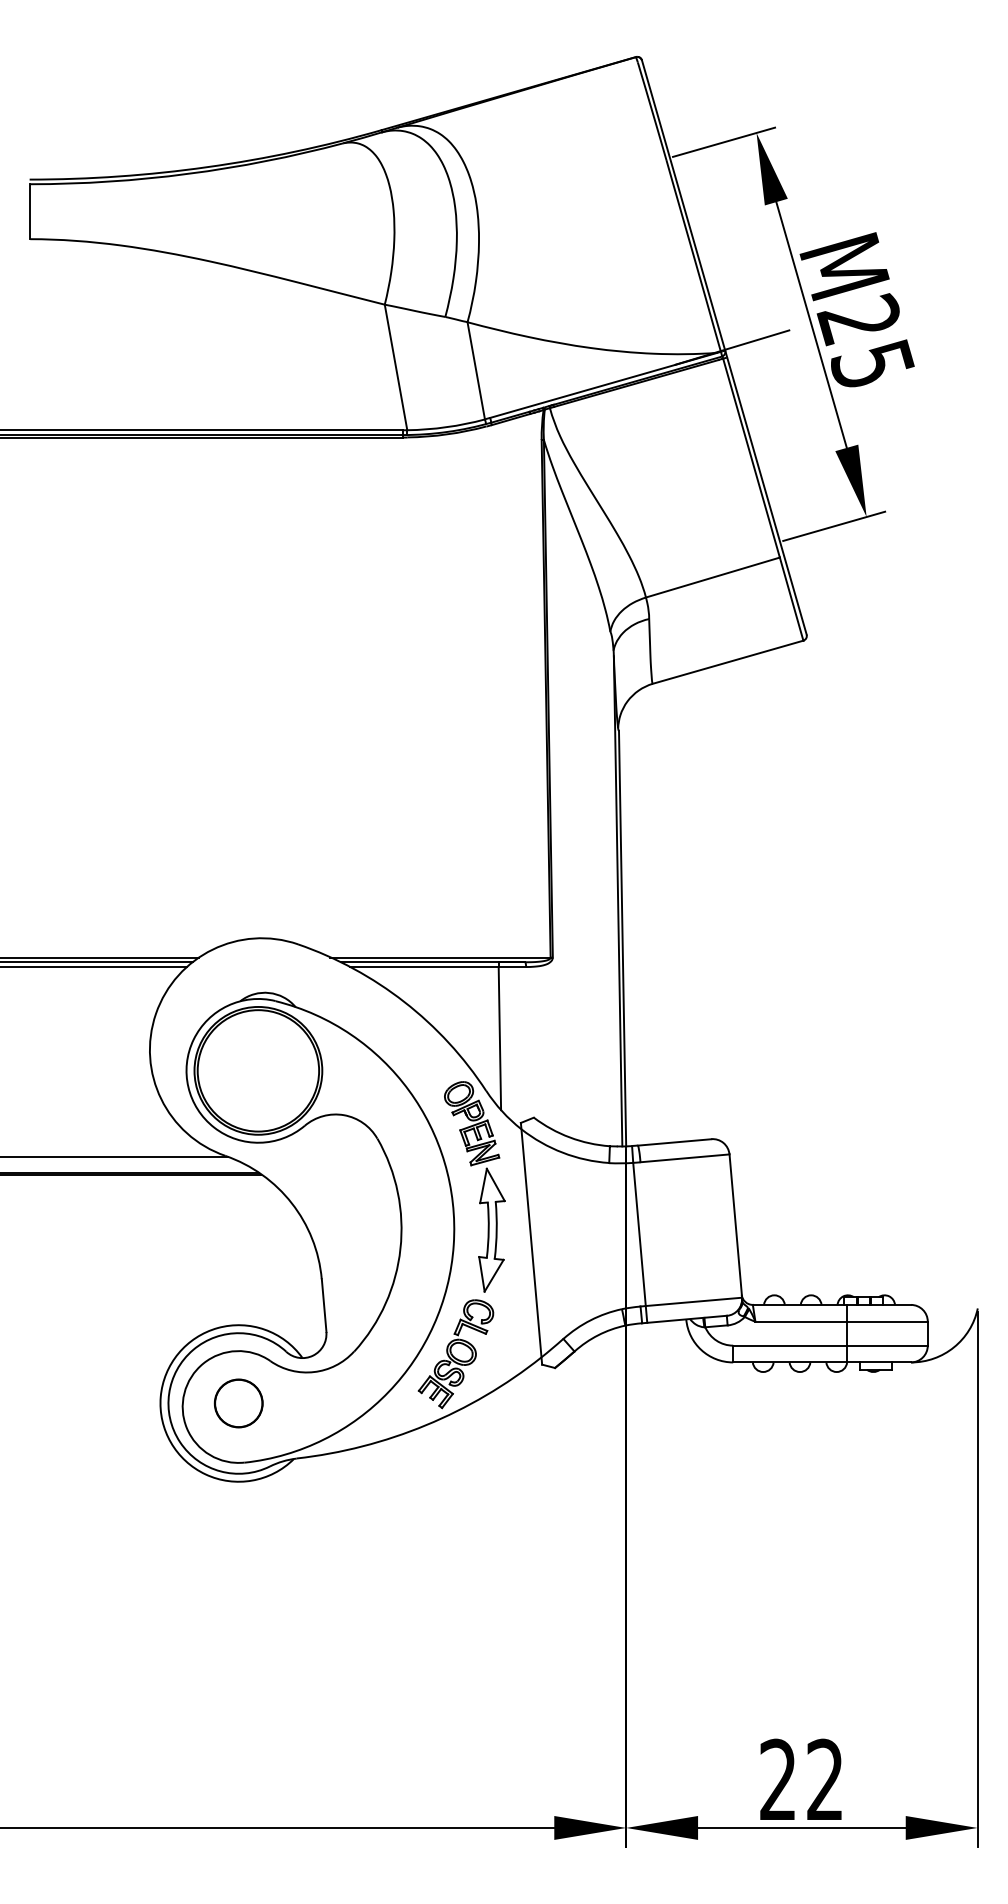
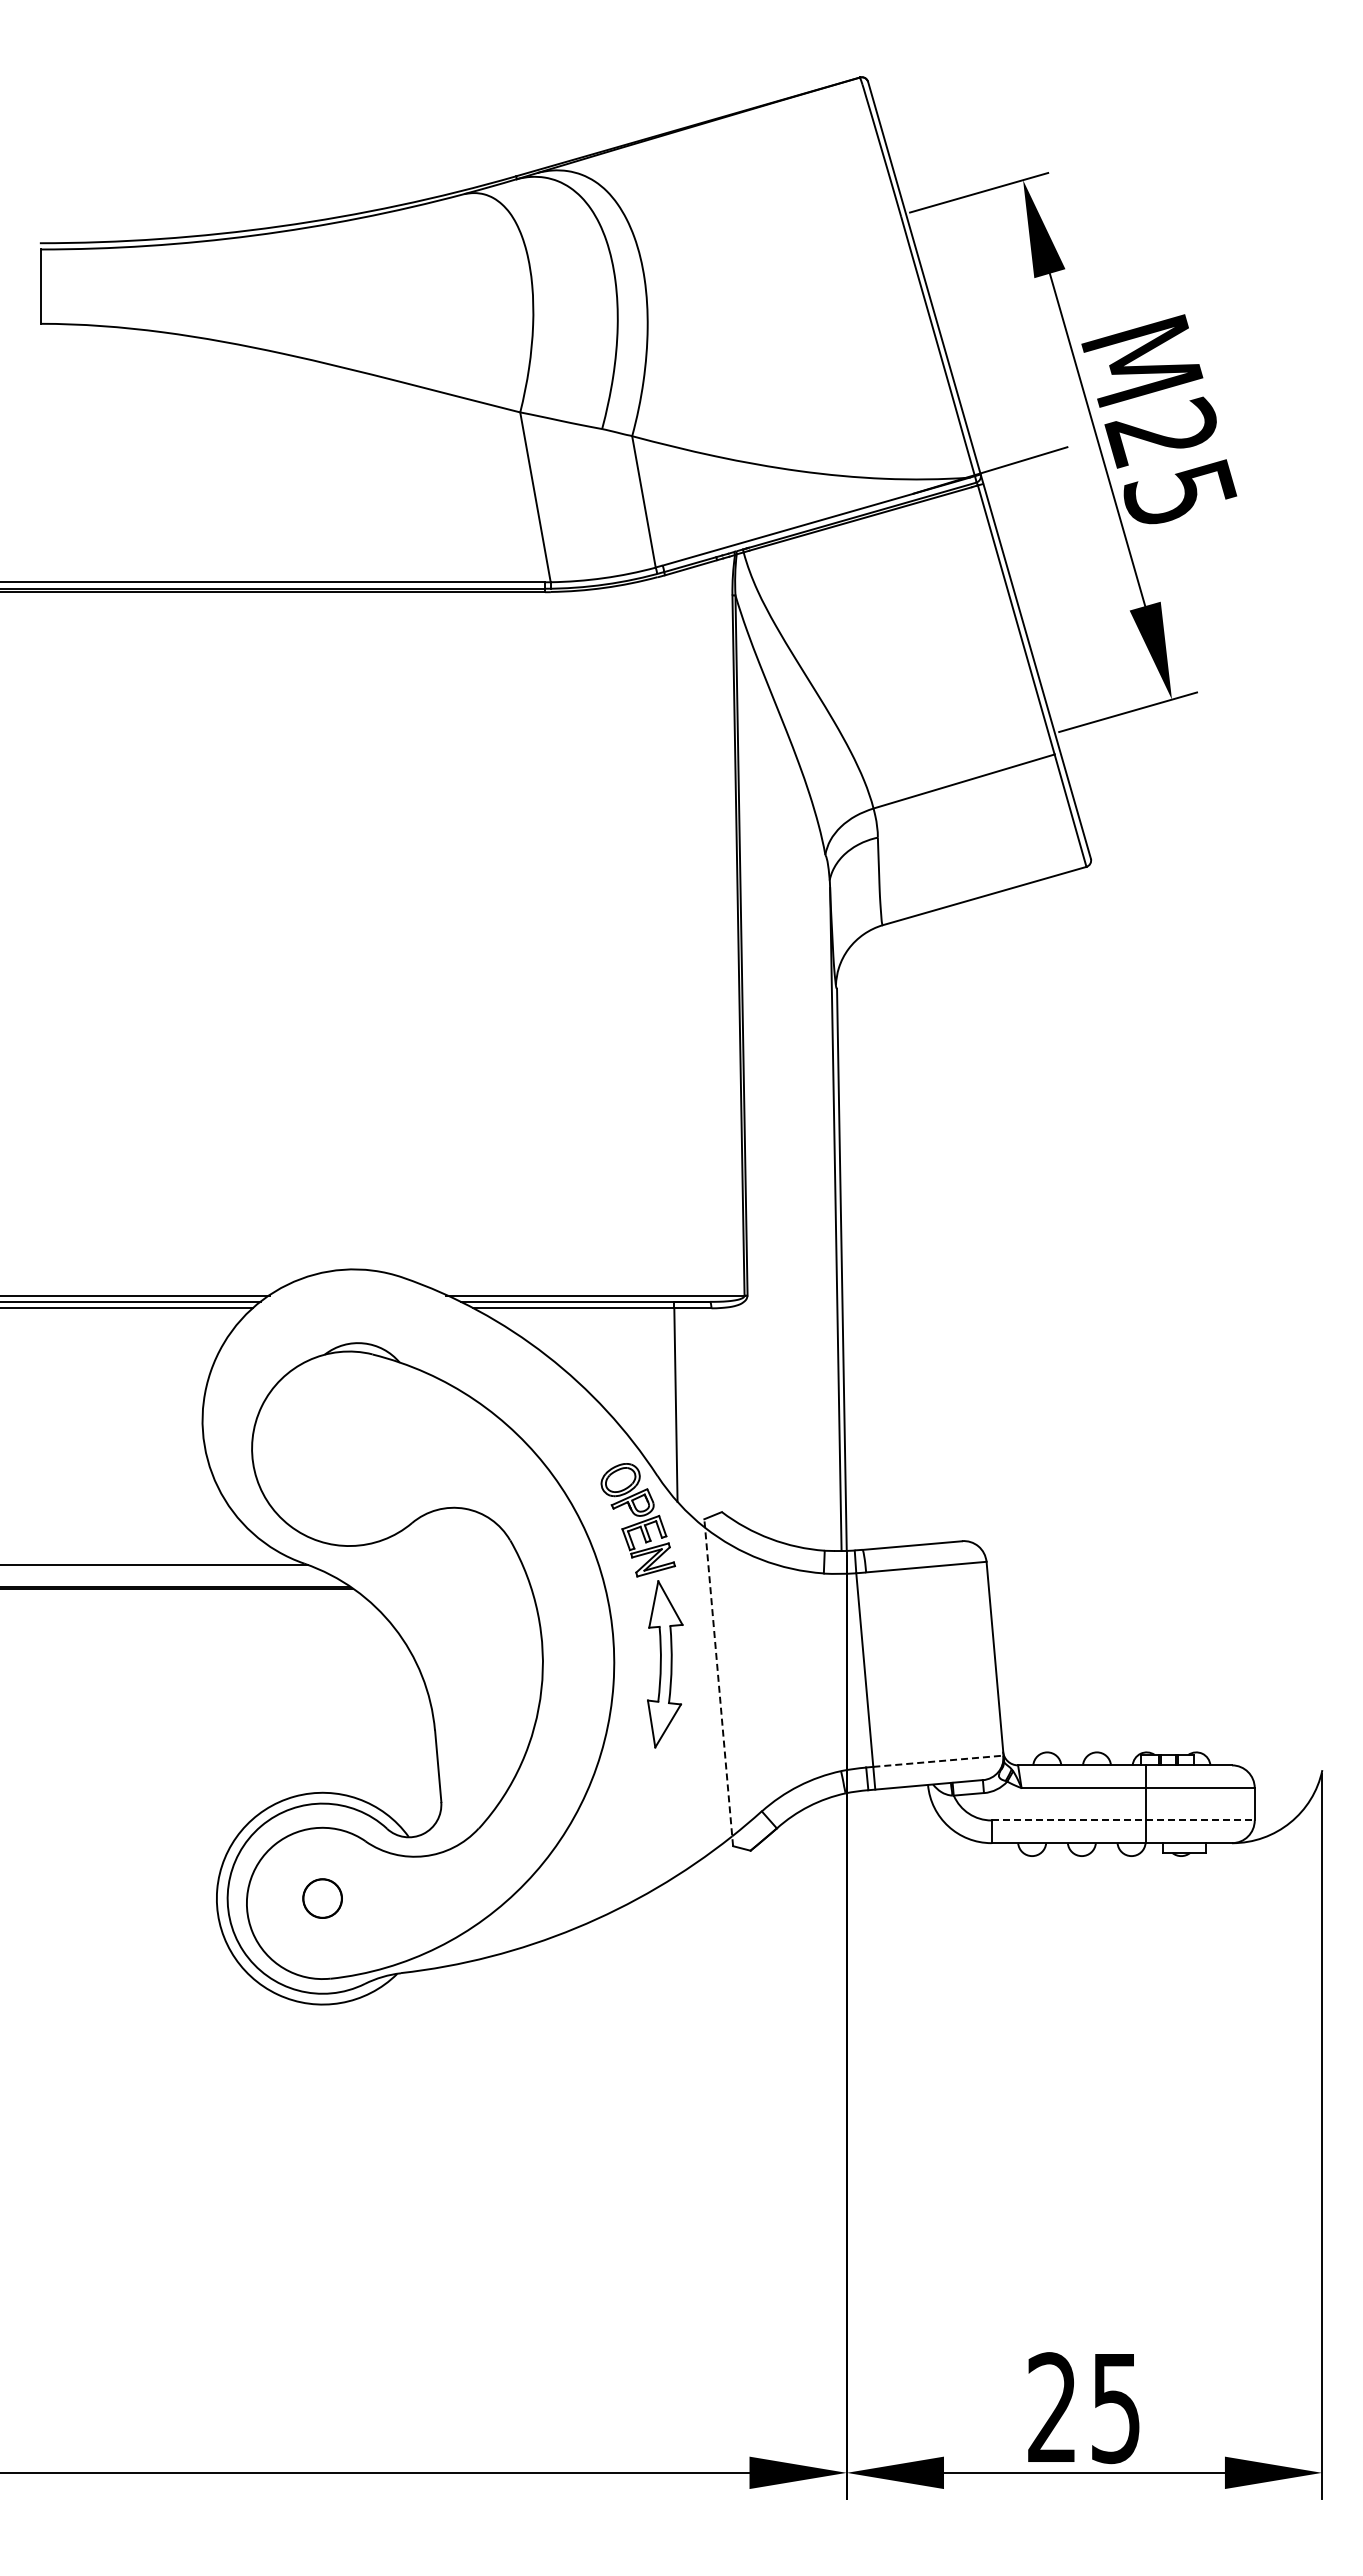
part: (258, 1070) -> (349, 1448), removed
line: (531, 1243) -> (718, 1682), solid -> dashed
line: (694, 1302) -> (938, 1761), solid -> dashed
line: (830, 1345) -> (1123, 1820), solid -> dashed
part: (455, 1353) -> (616, 1831), removed
circle: (238, 1403) -> (322, 1898), size x0.6
text: (824, 1780) -> (1115, 2408), 22 -> 25

